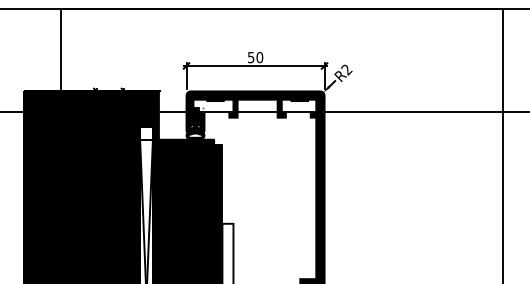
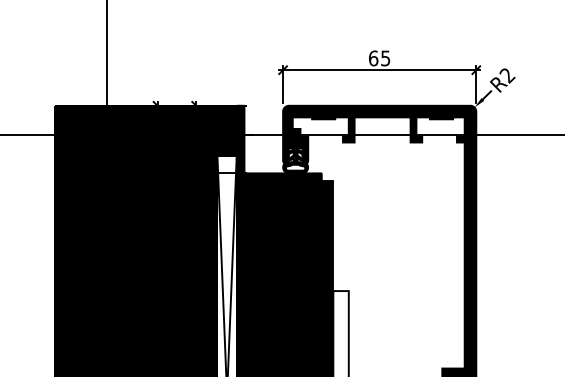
text: (255, 57) -> (379, 58), 50 -> 65

